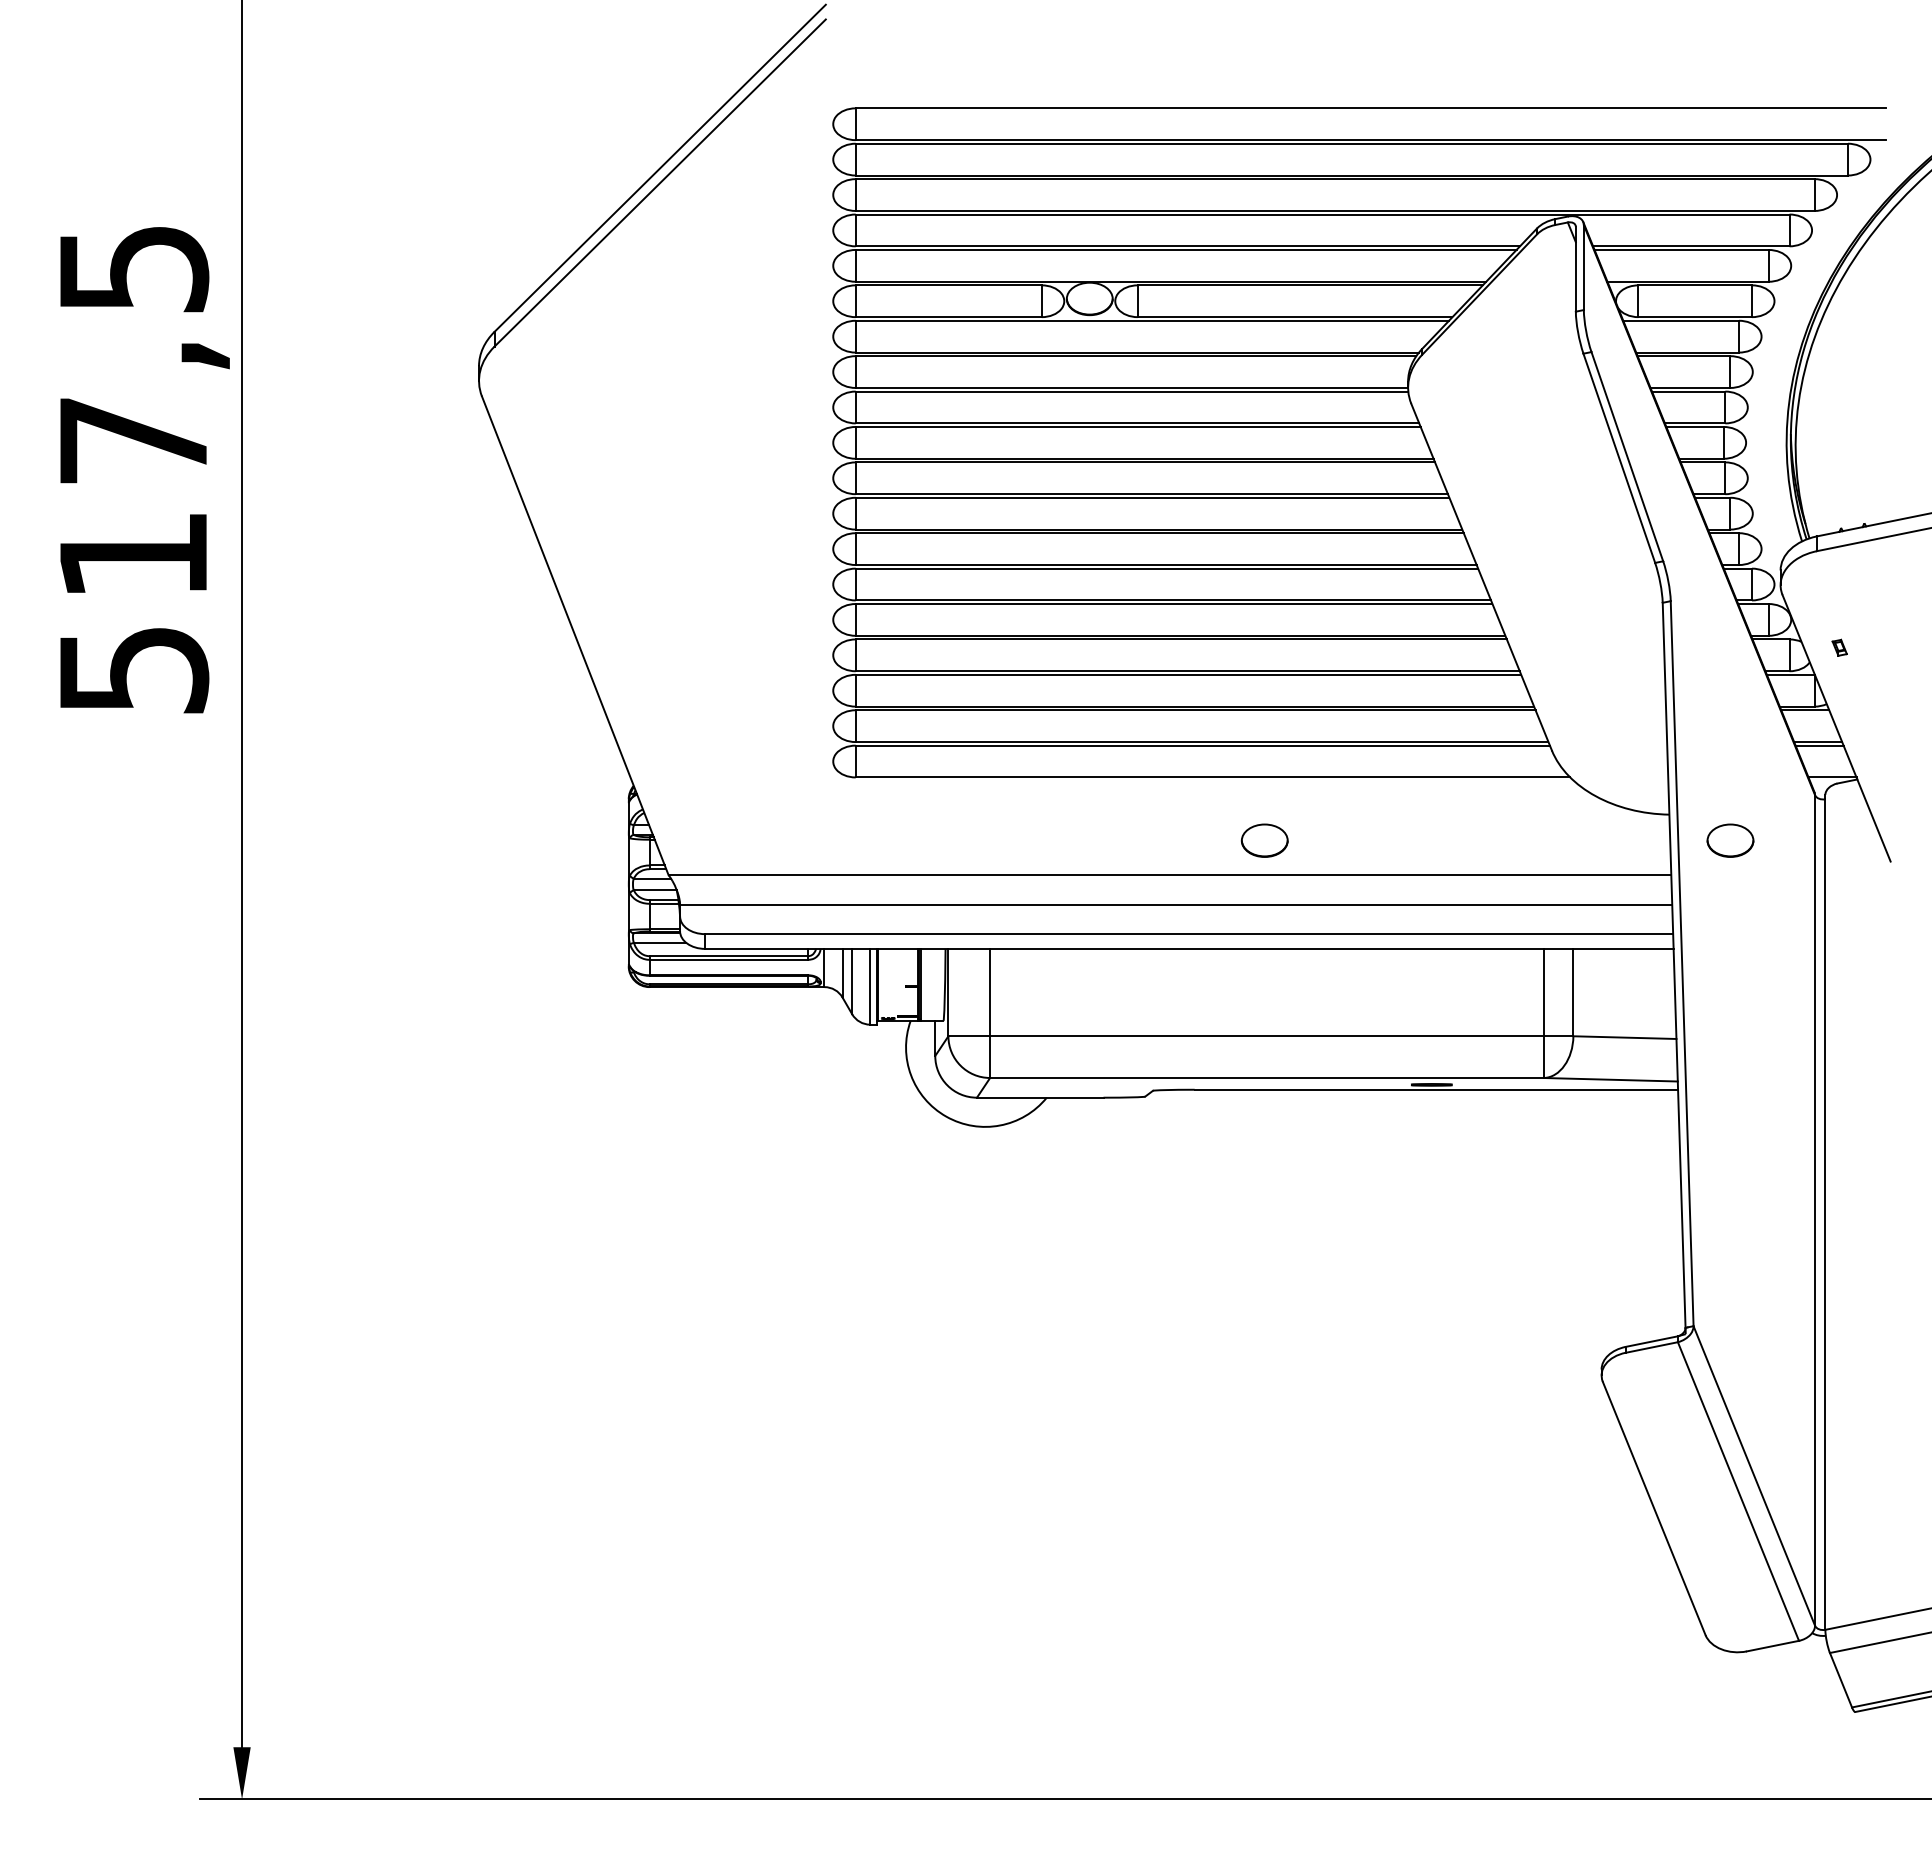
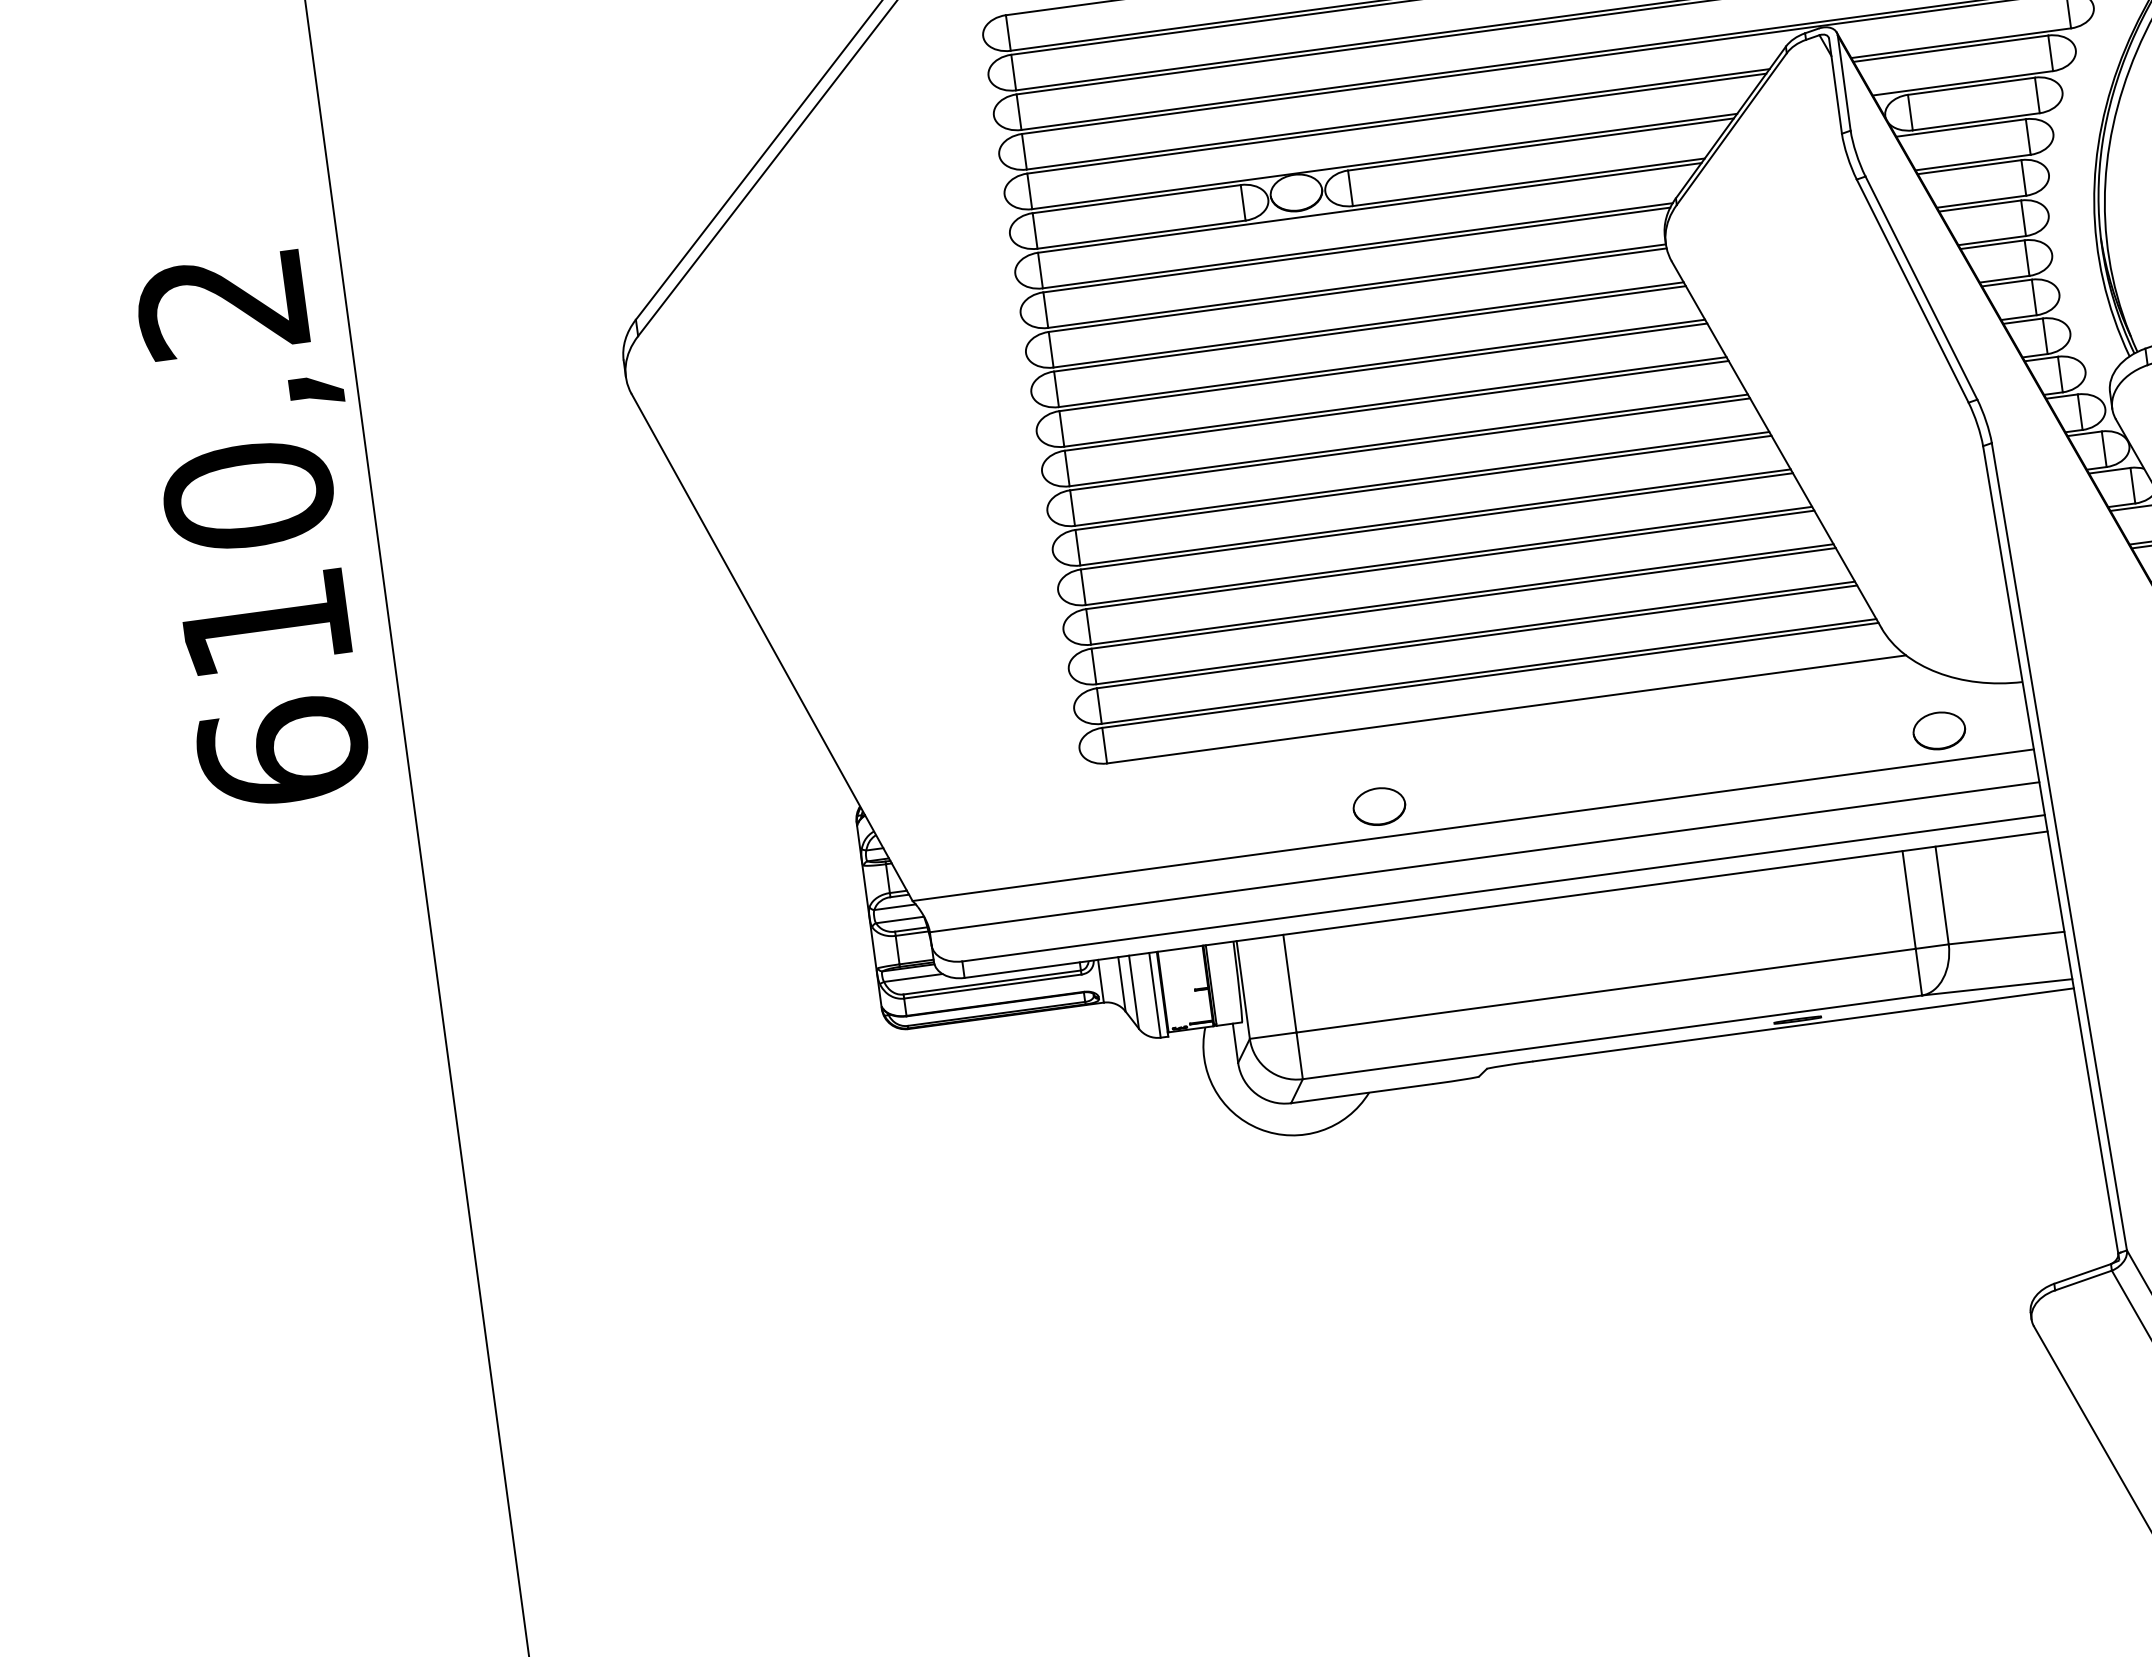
text: (133, 470) -> (253, 529), 517,5 -> 610,2
part: (1264, 840) -> (1379, 806), moved
part: (1730, 840) -> (1939, 730), moved

